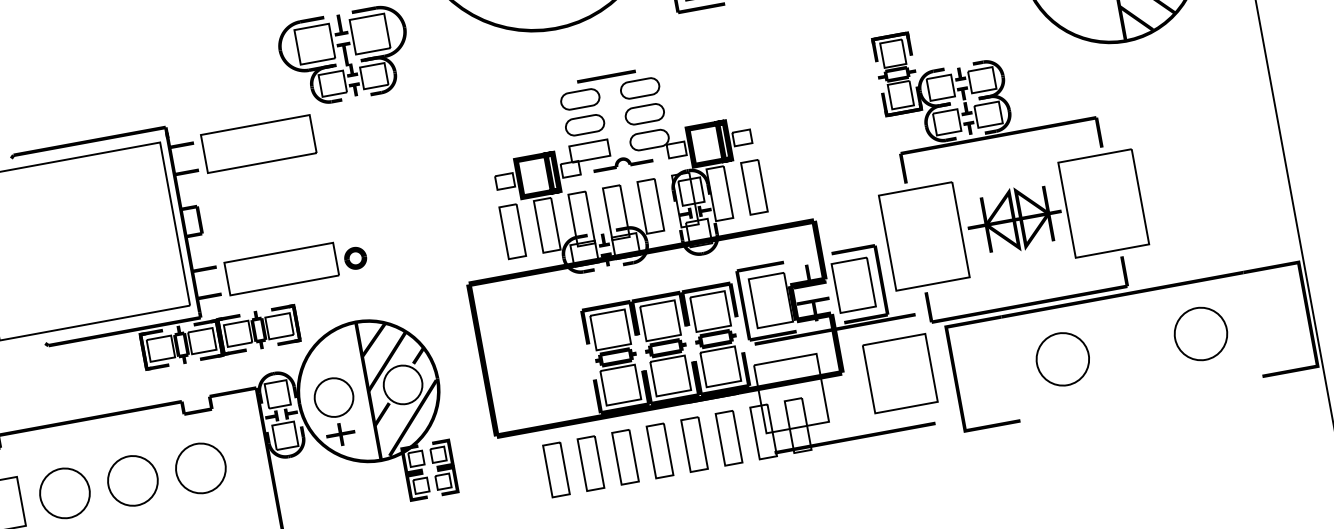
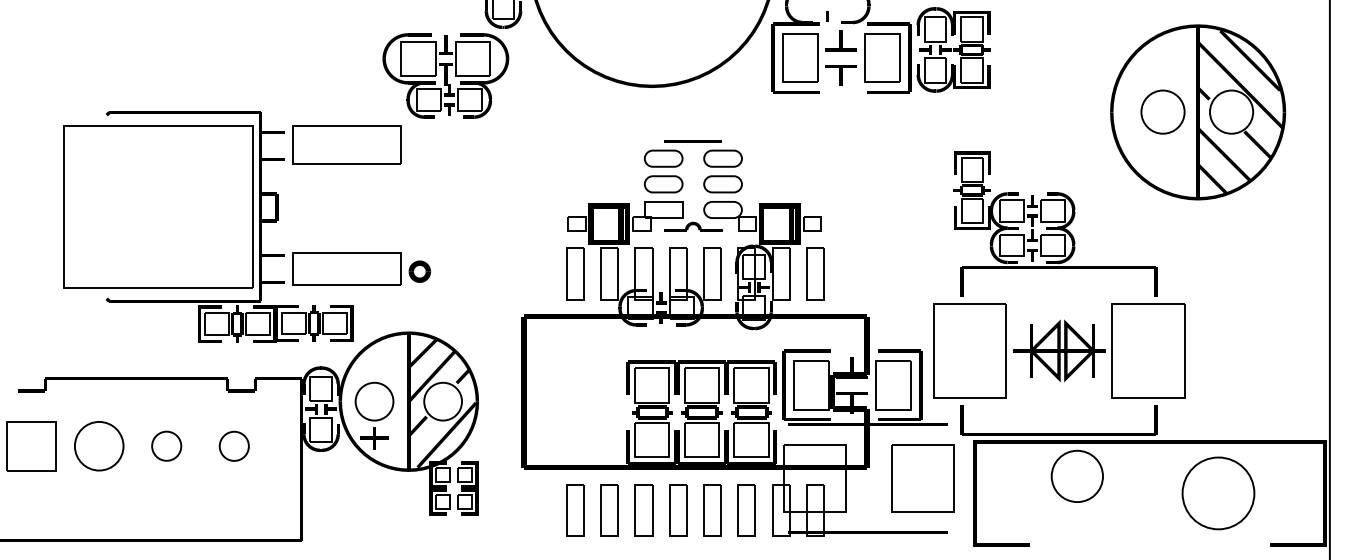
circle: (1201, 334) -> (1218, 493), size x1.4
circle: (1061, 358) -> (1076, 475), moved
circle: (201, 468) -> (234, 446), size x0.6
circle: (132, 480) -> (166, 445), size x0.6

